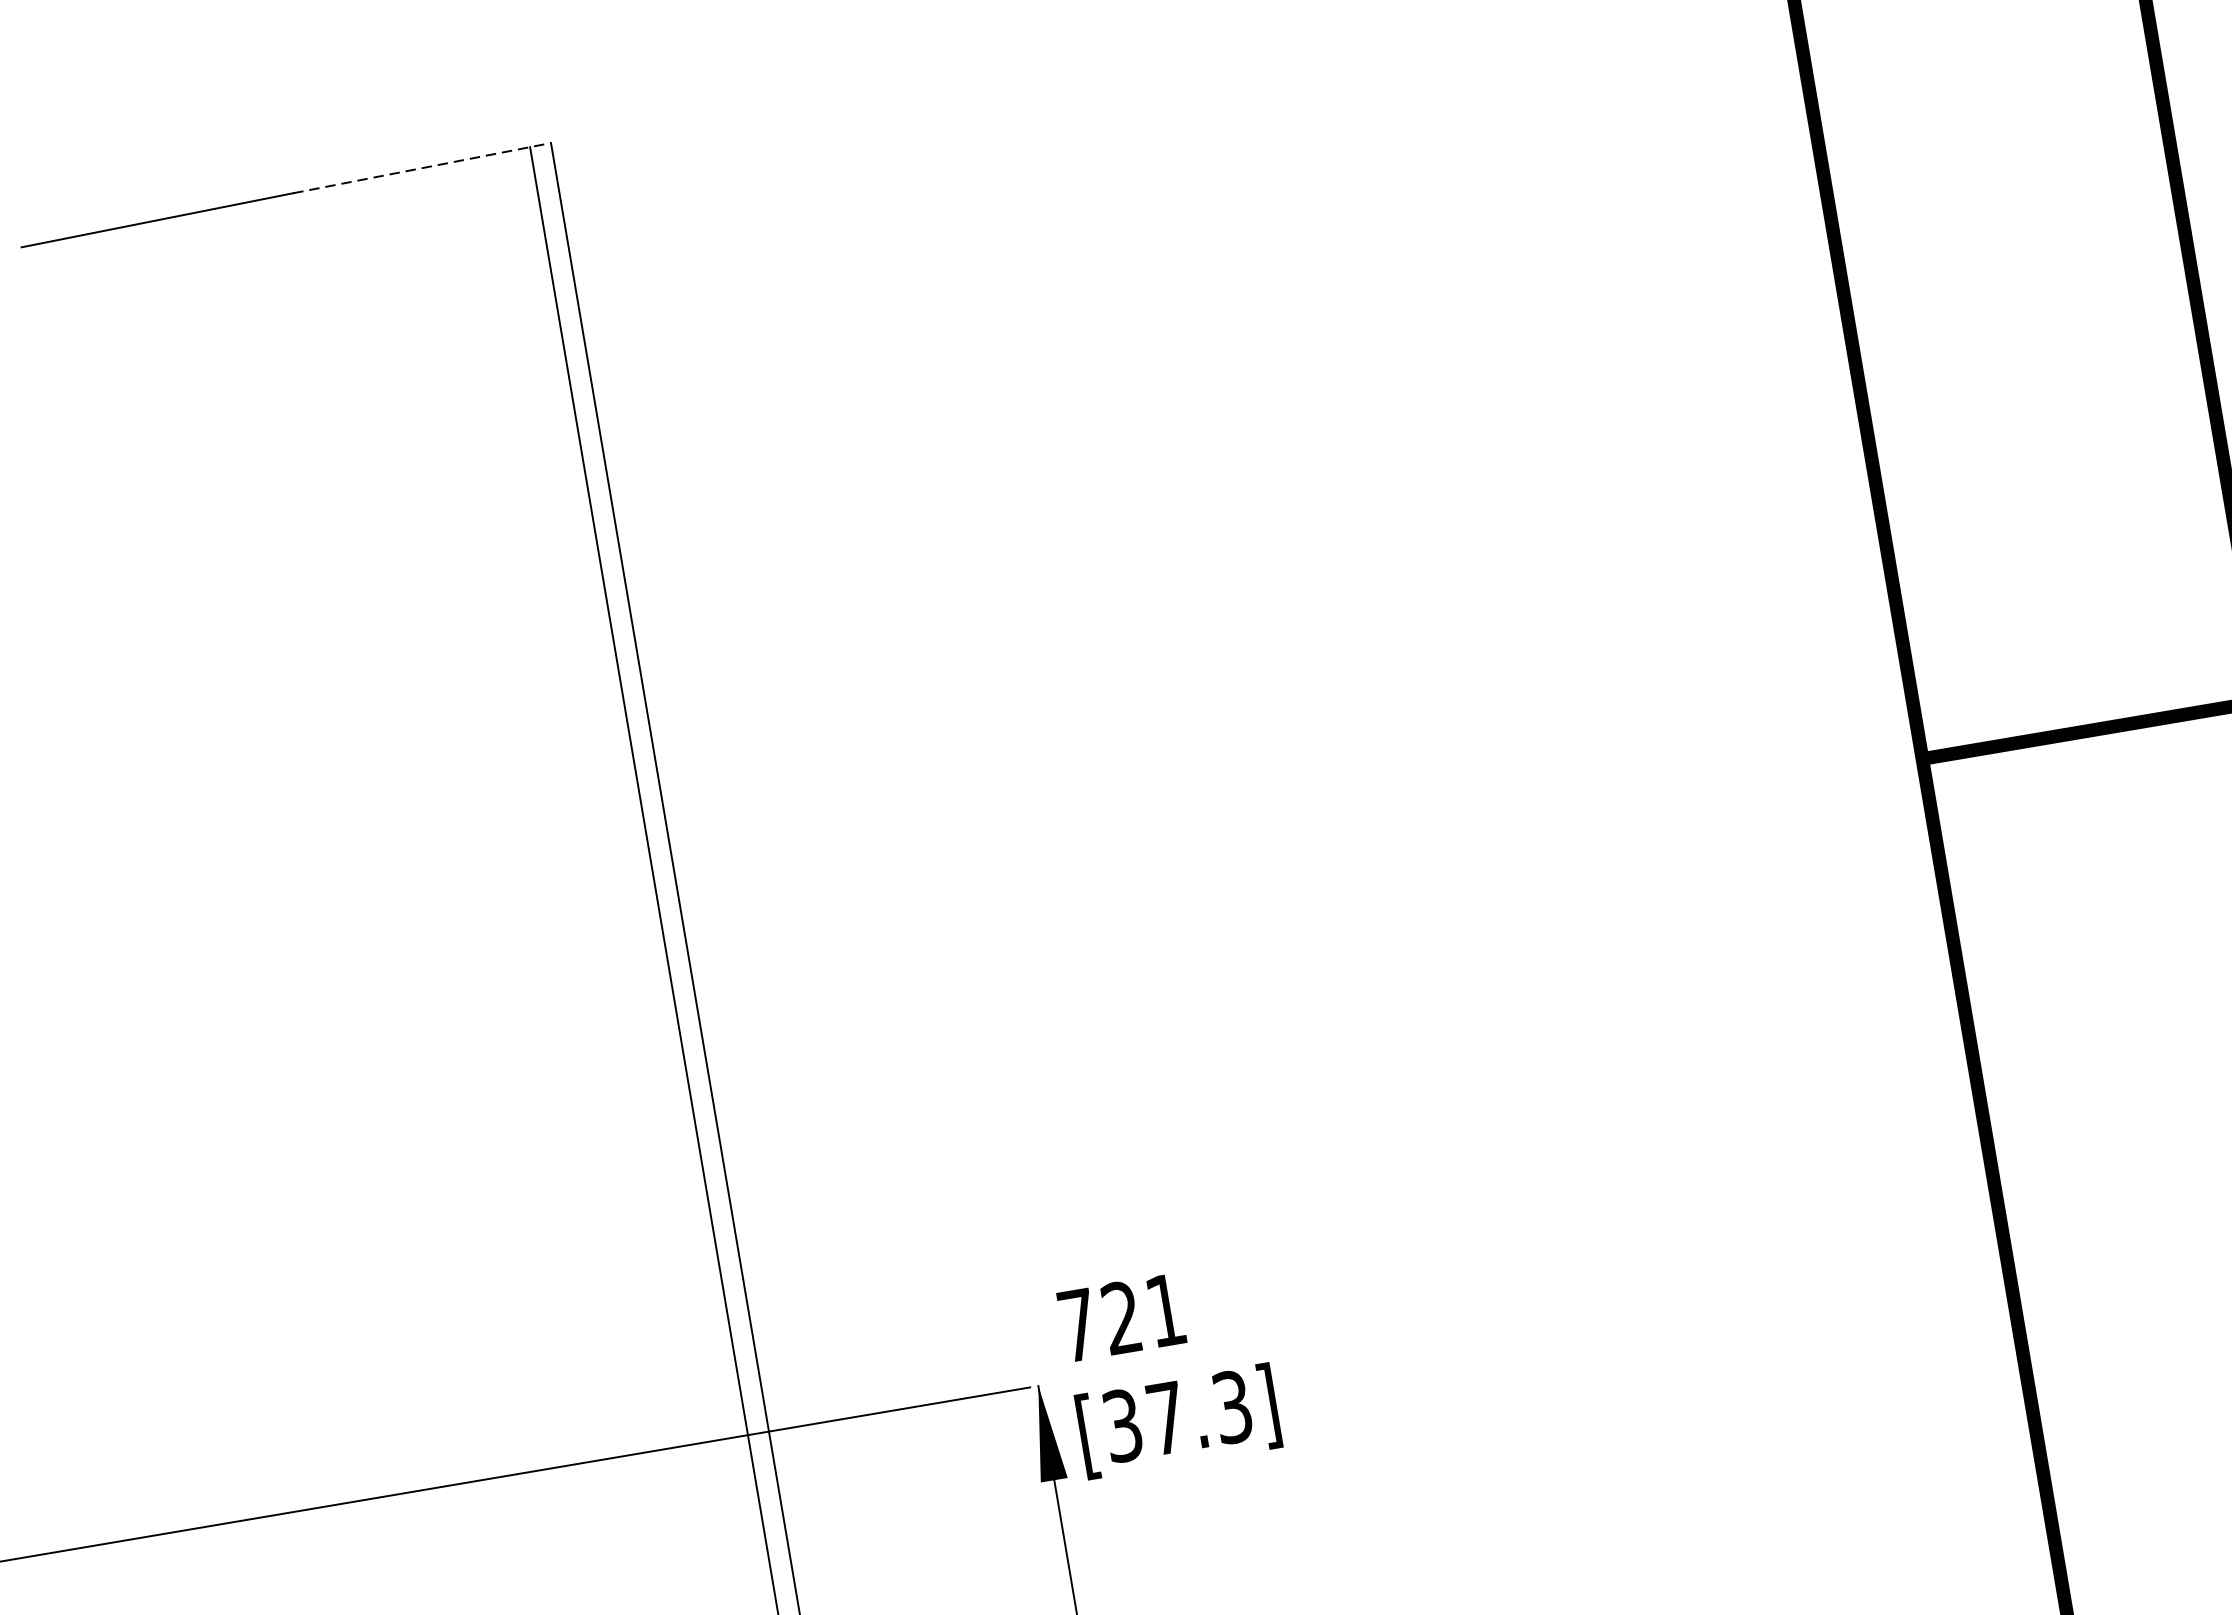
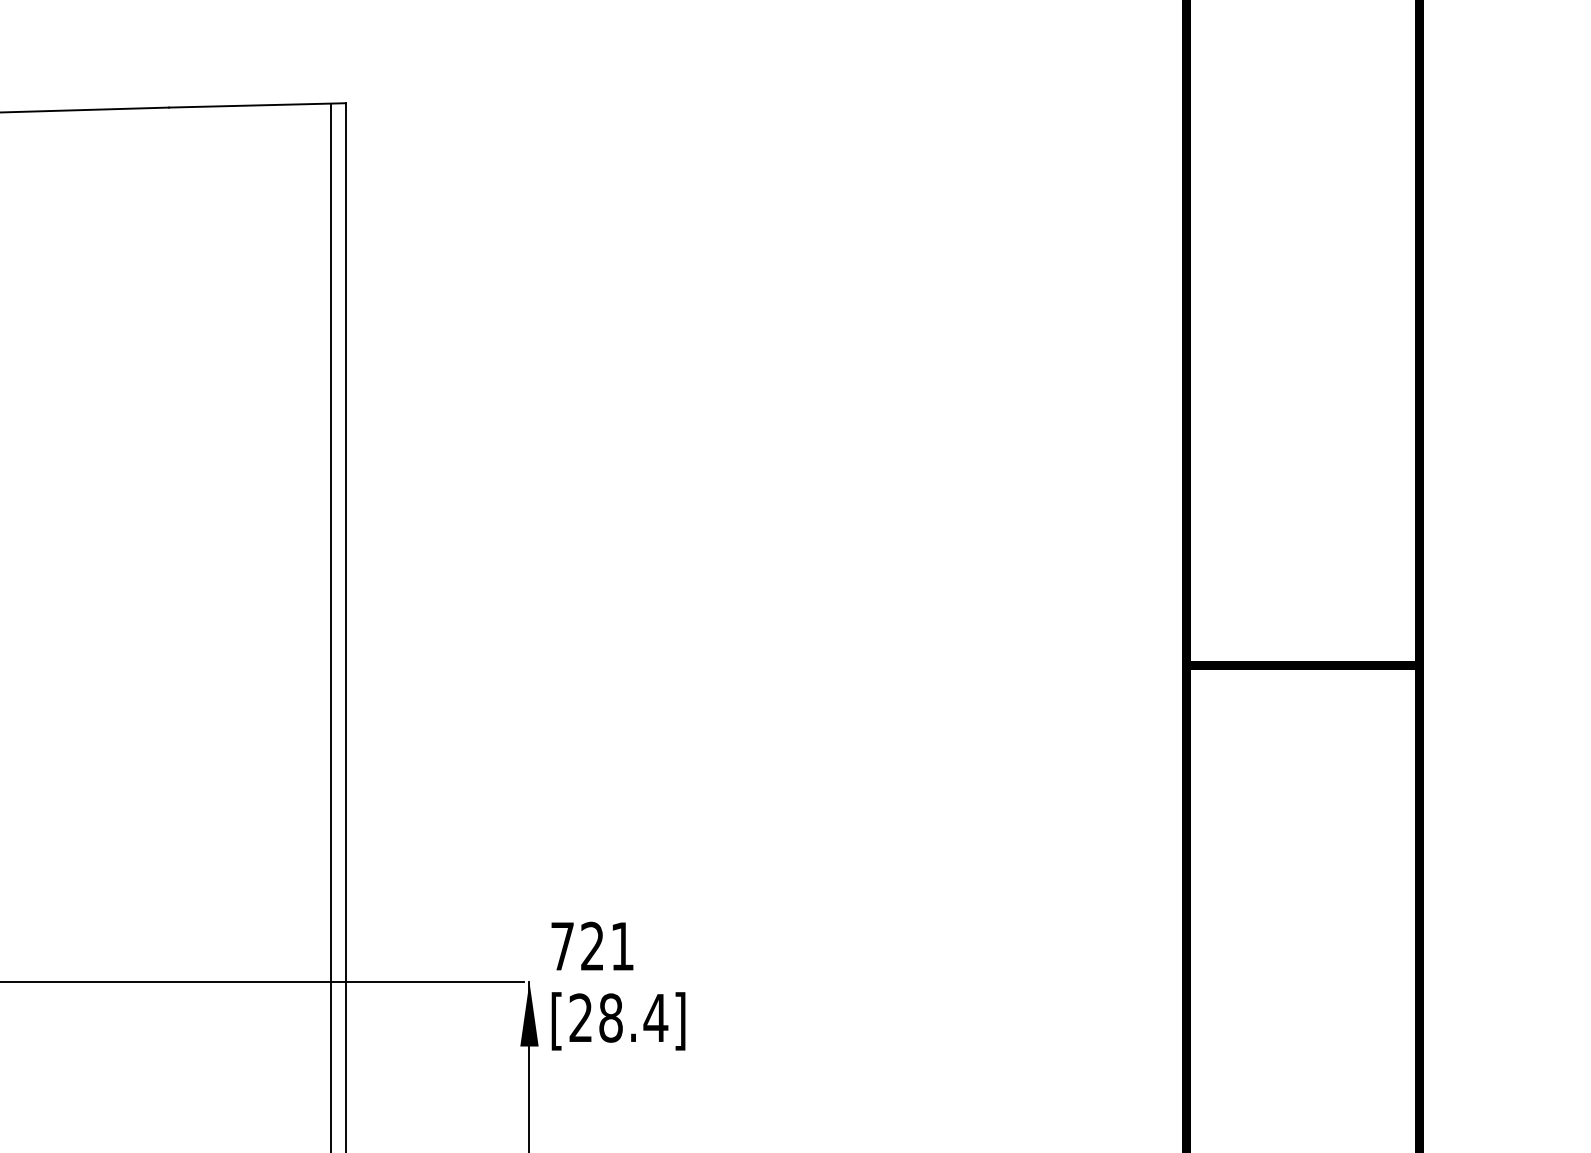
line: (422, 168) -> (257, 105), dashed -> solid
text: (1177, 1415) -> (618, 1017), [37.3] -> [28.4]

